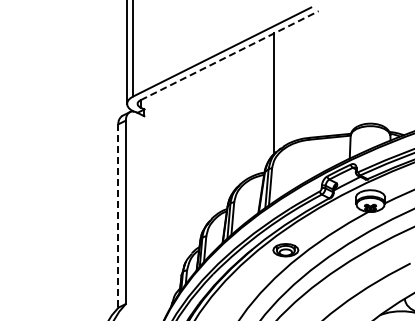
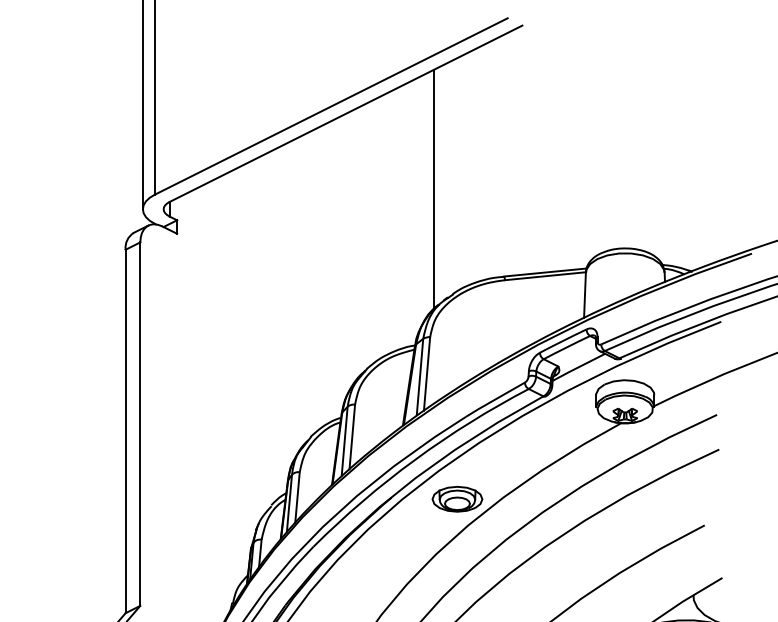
line: (230, 55) -> (347, 113), dashed -> solid
line: (118, 216) -> (125, 432), dashed -> solid

